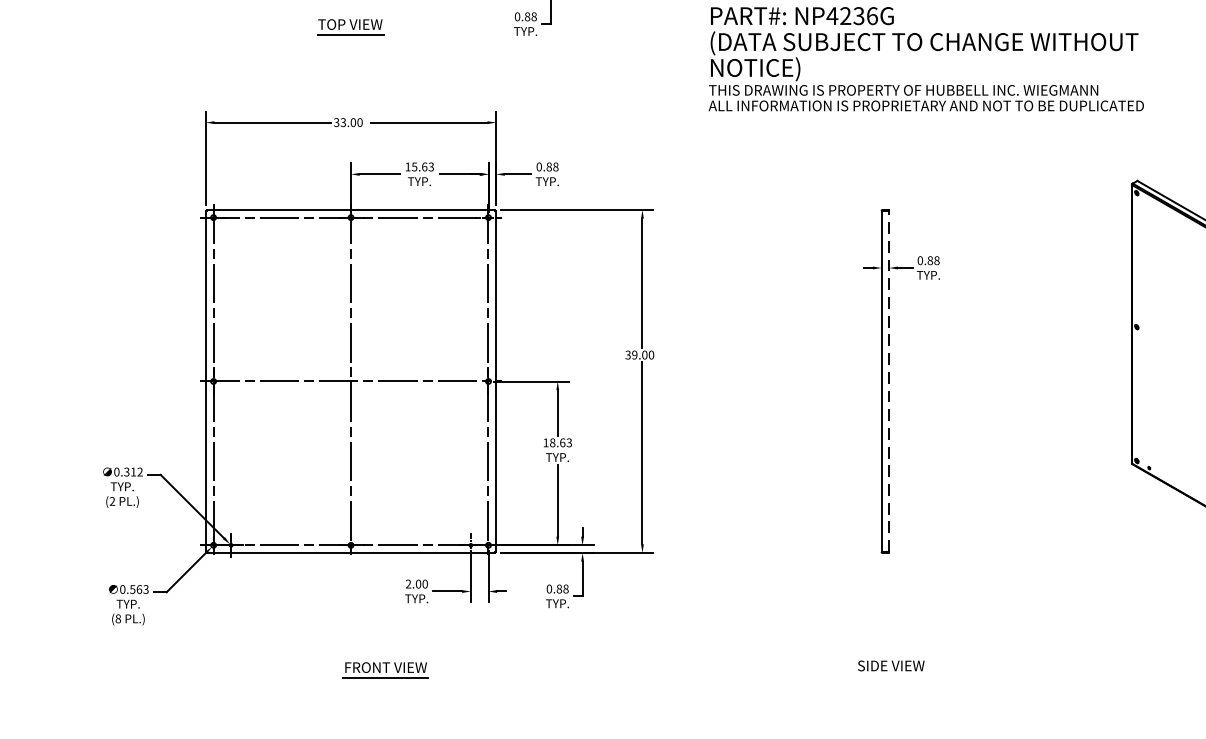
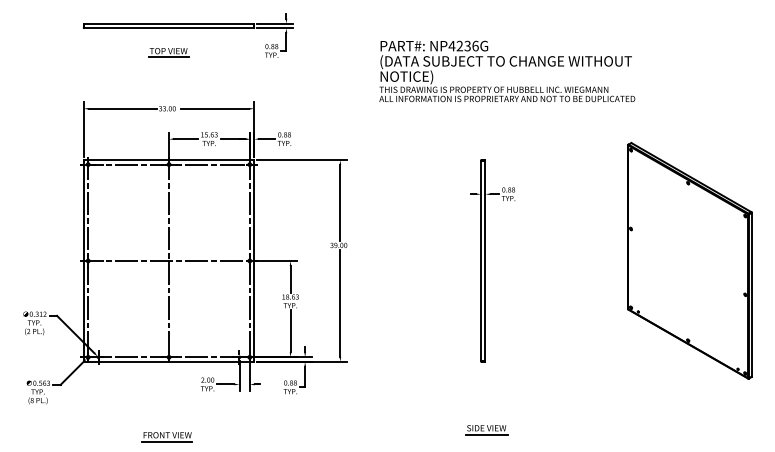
line: (889, 380) -> (485, 260), dashed -> solid
part: (384, 671) -> (166, 437), moved
line: (892, 676) -> (487, 434), added

